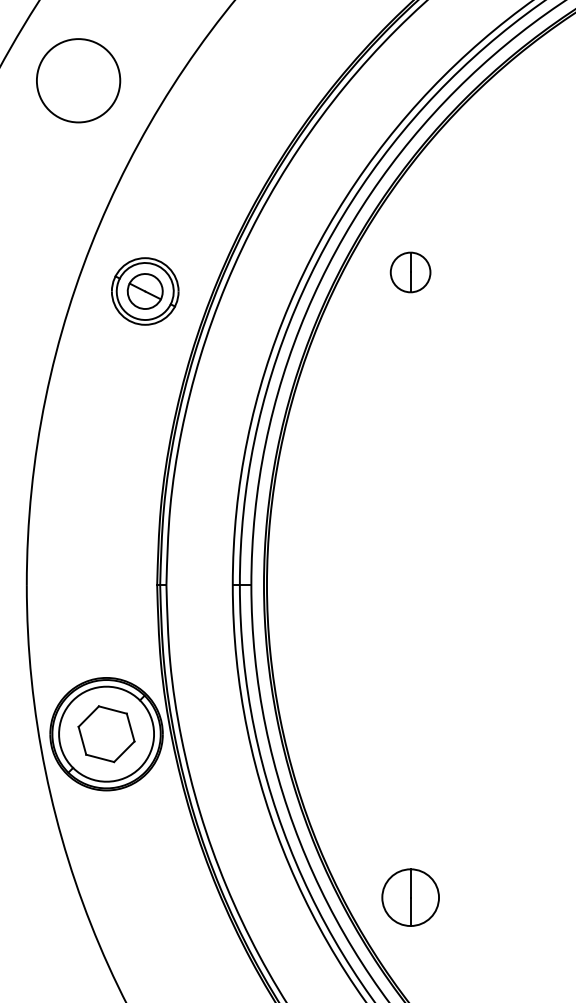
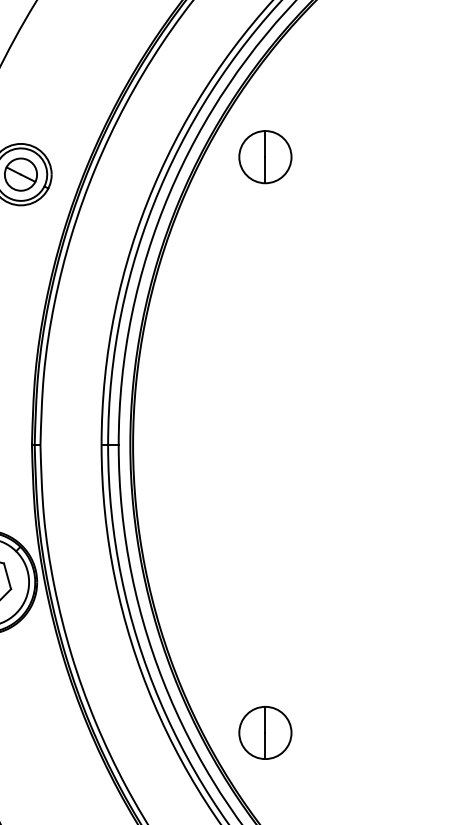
part: (410, 272) -> (265, 157), size x1.43

